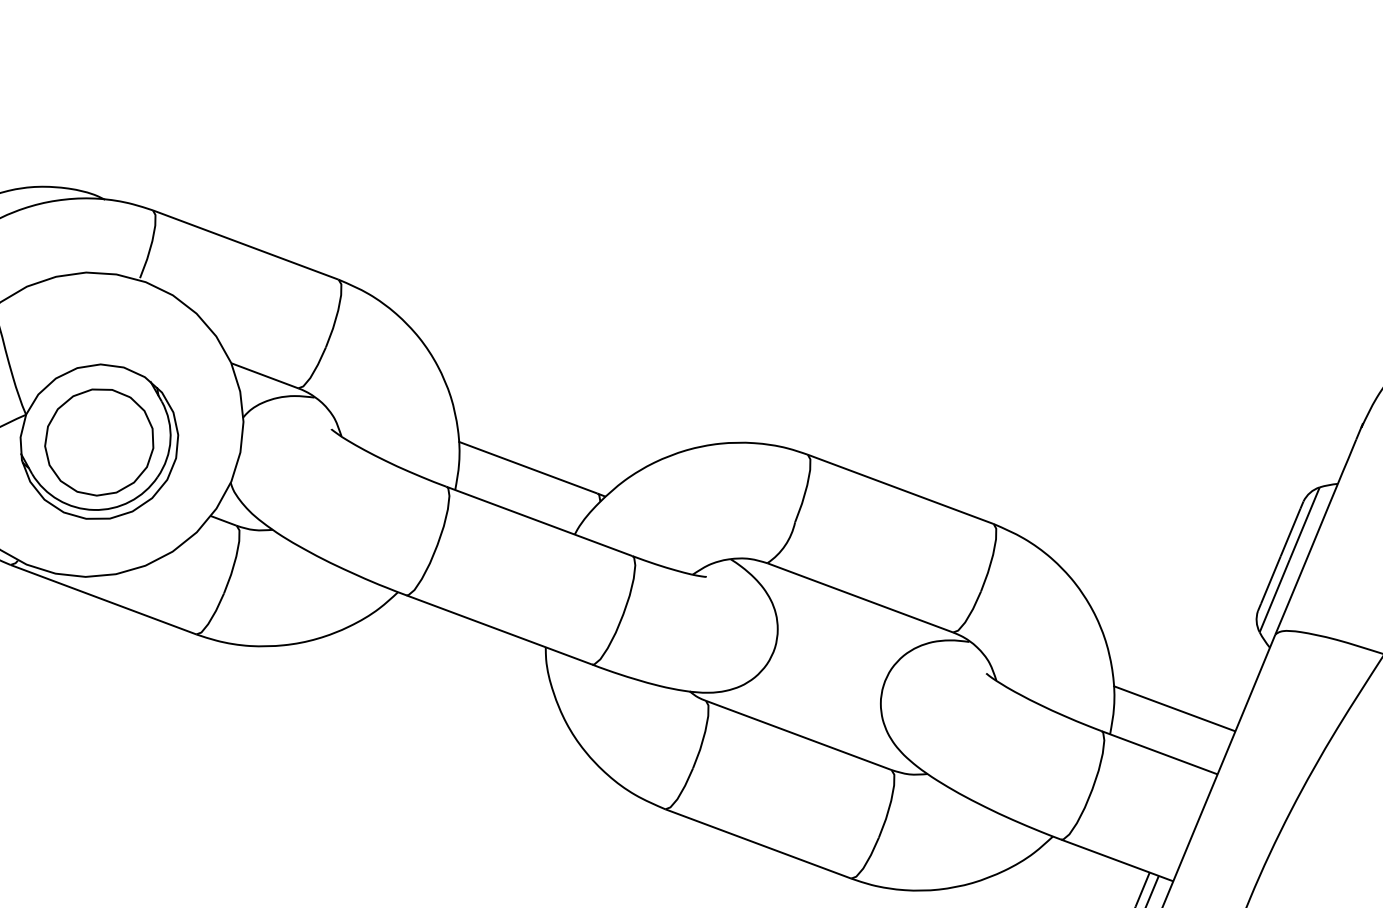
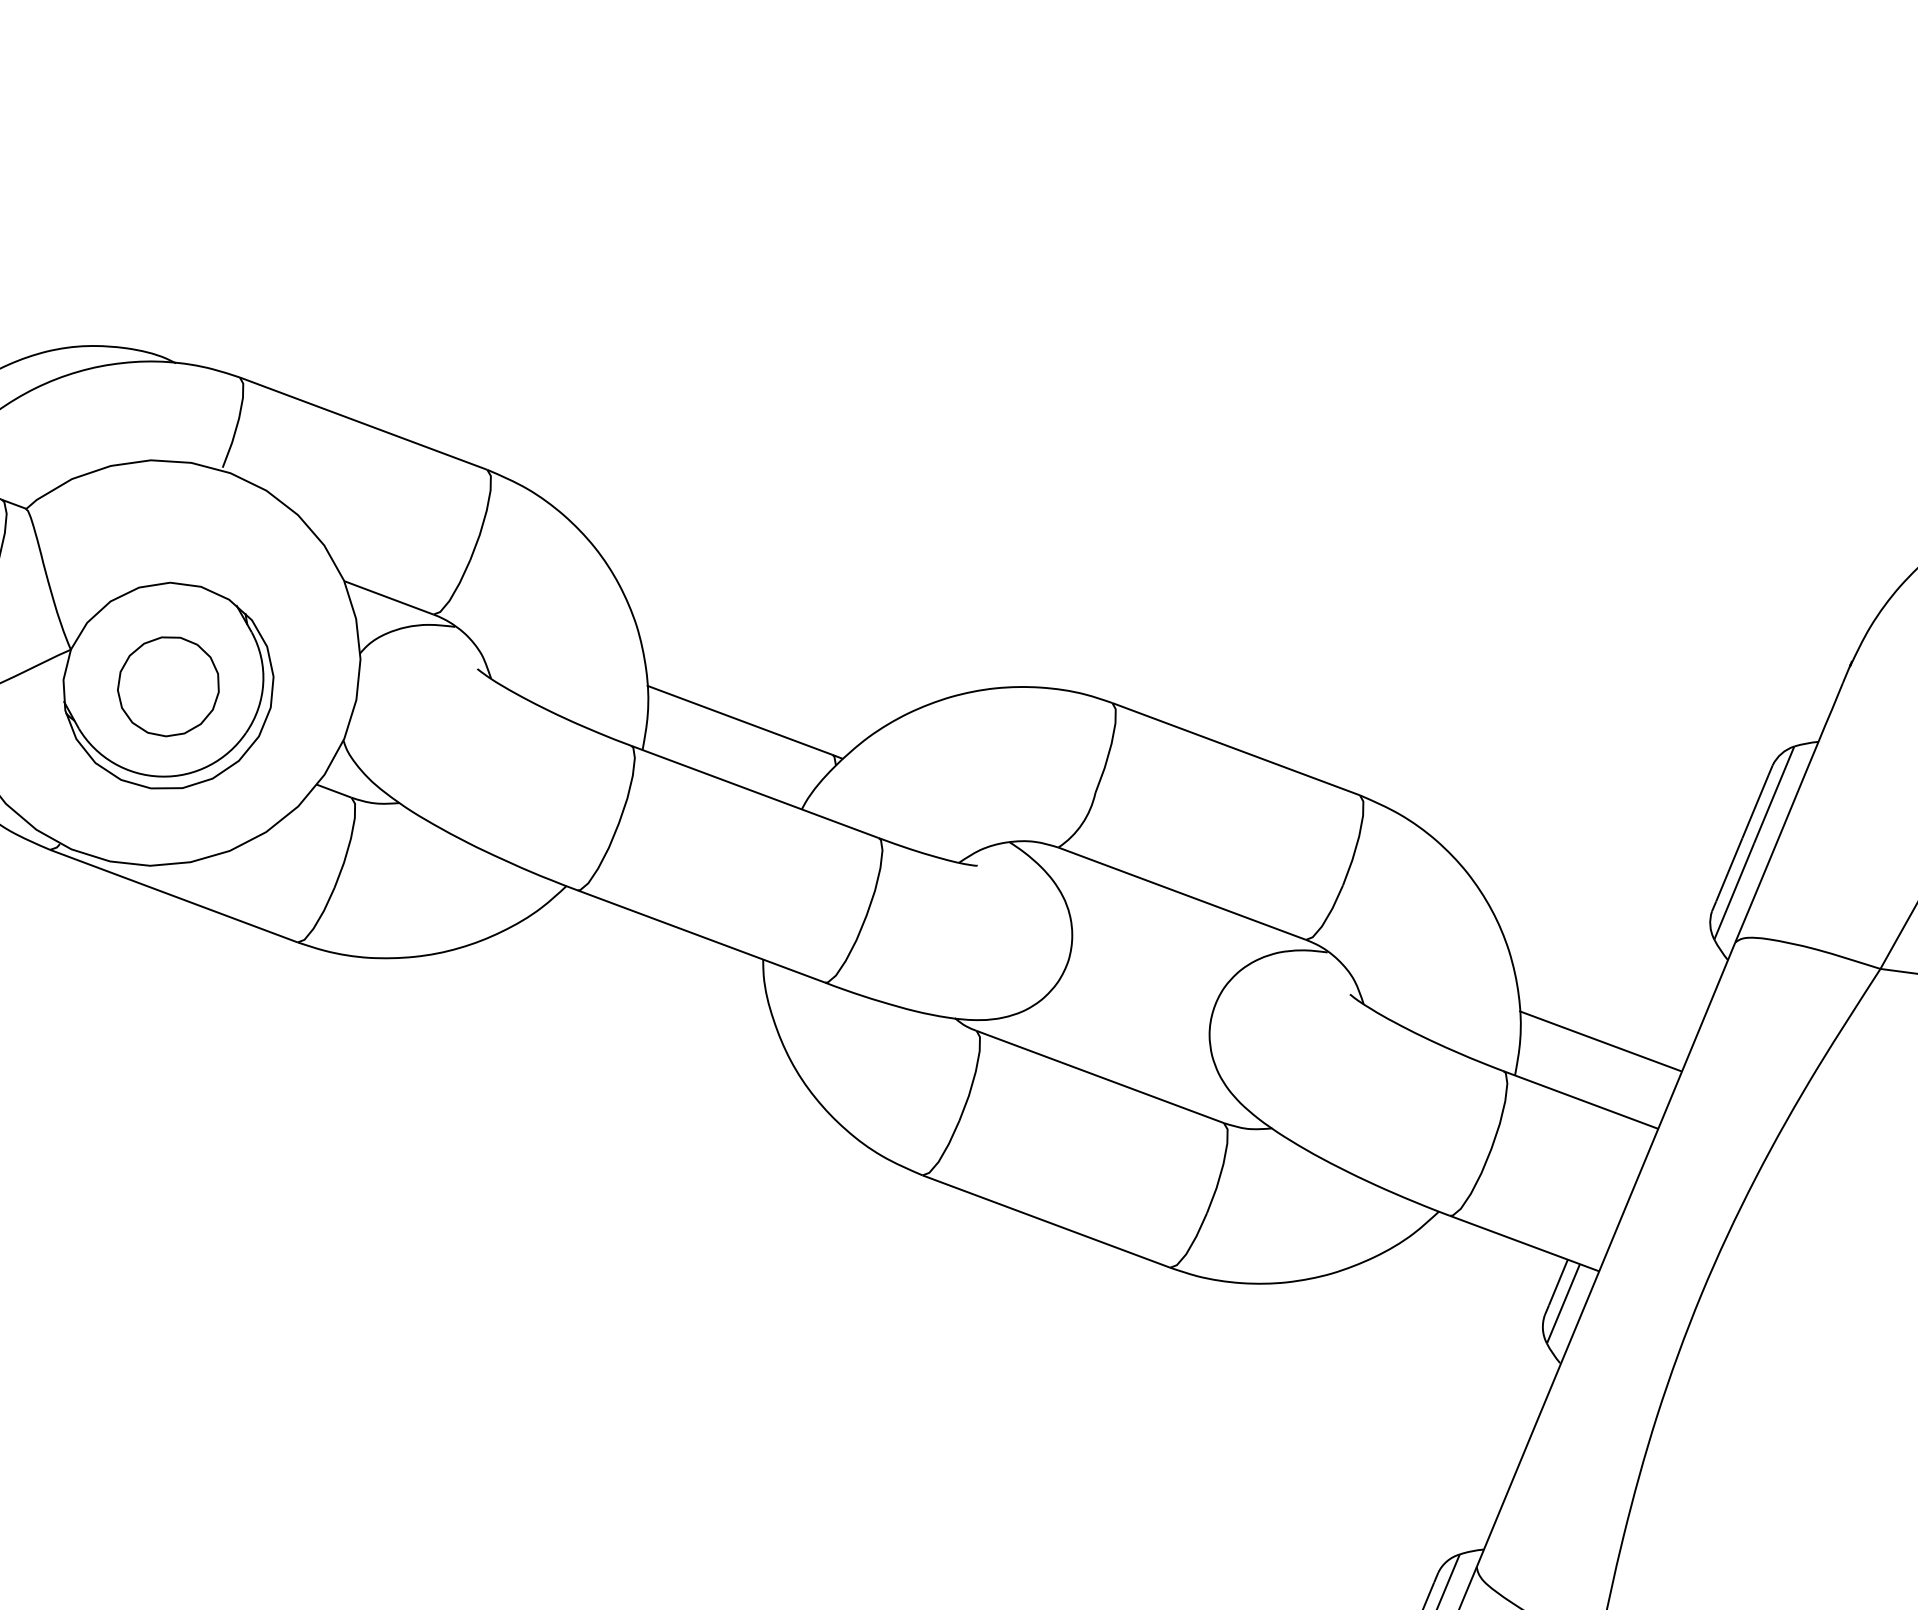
part: (99, 442) -> (168, 686), size x0.7

